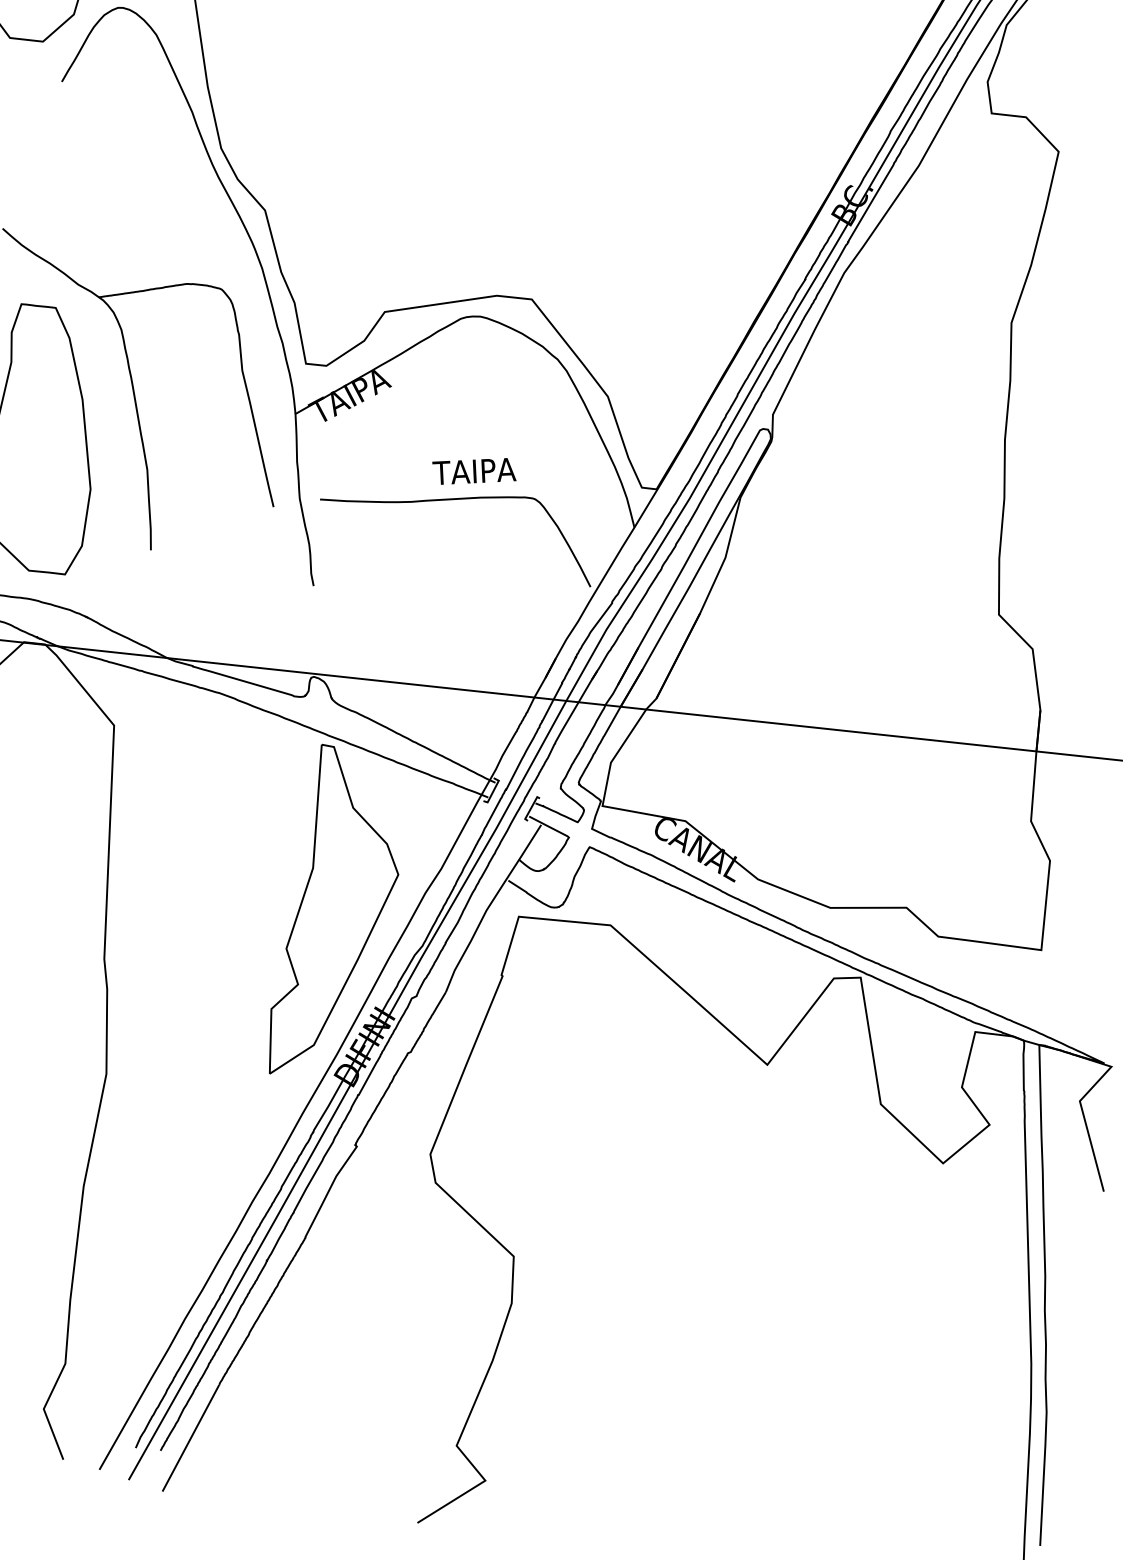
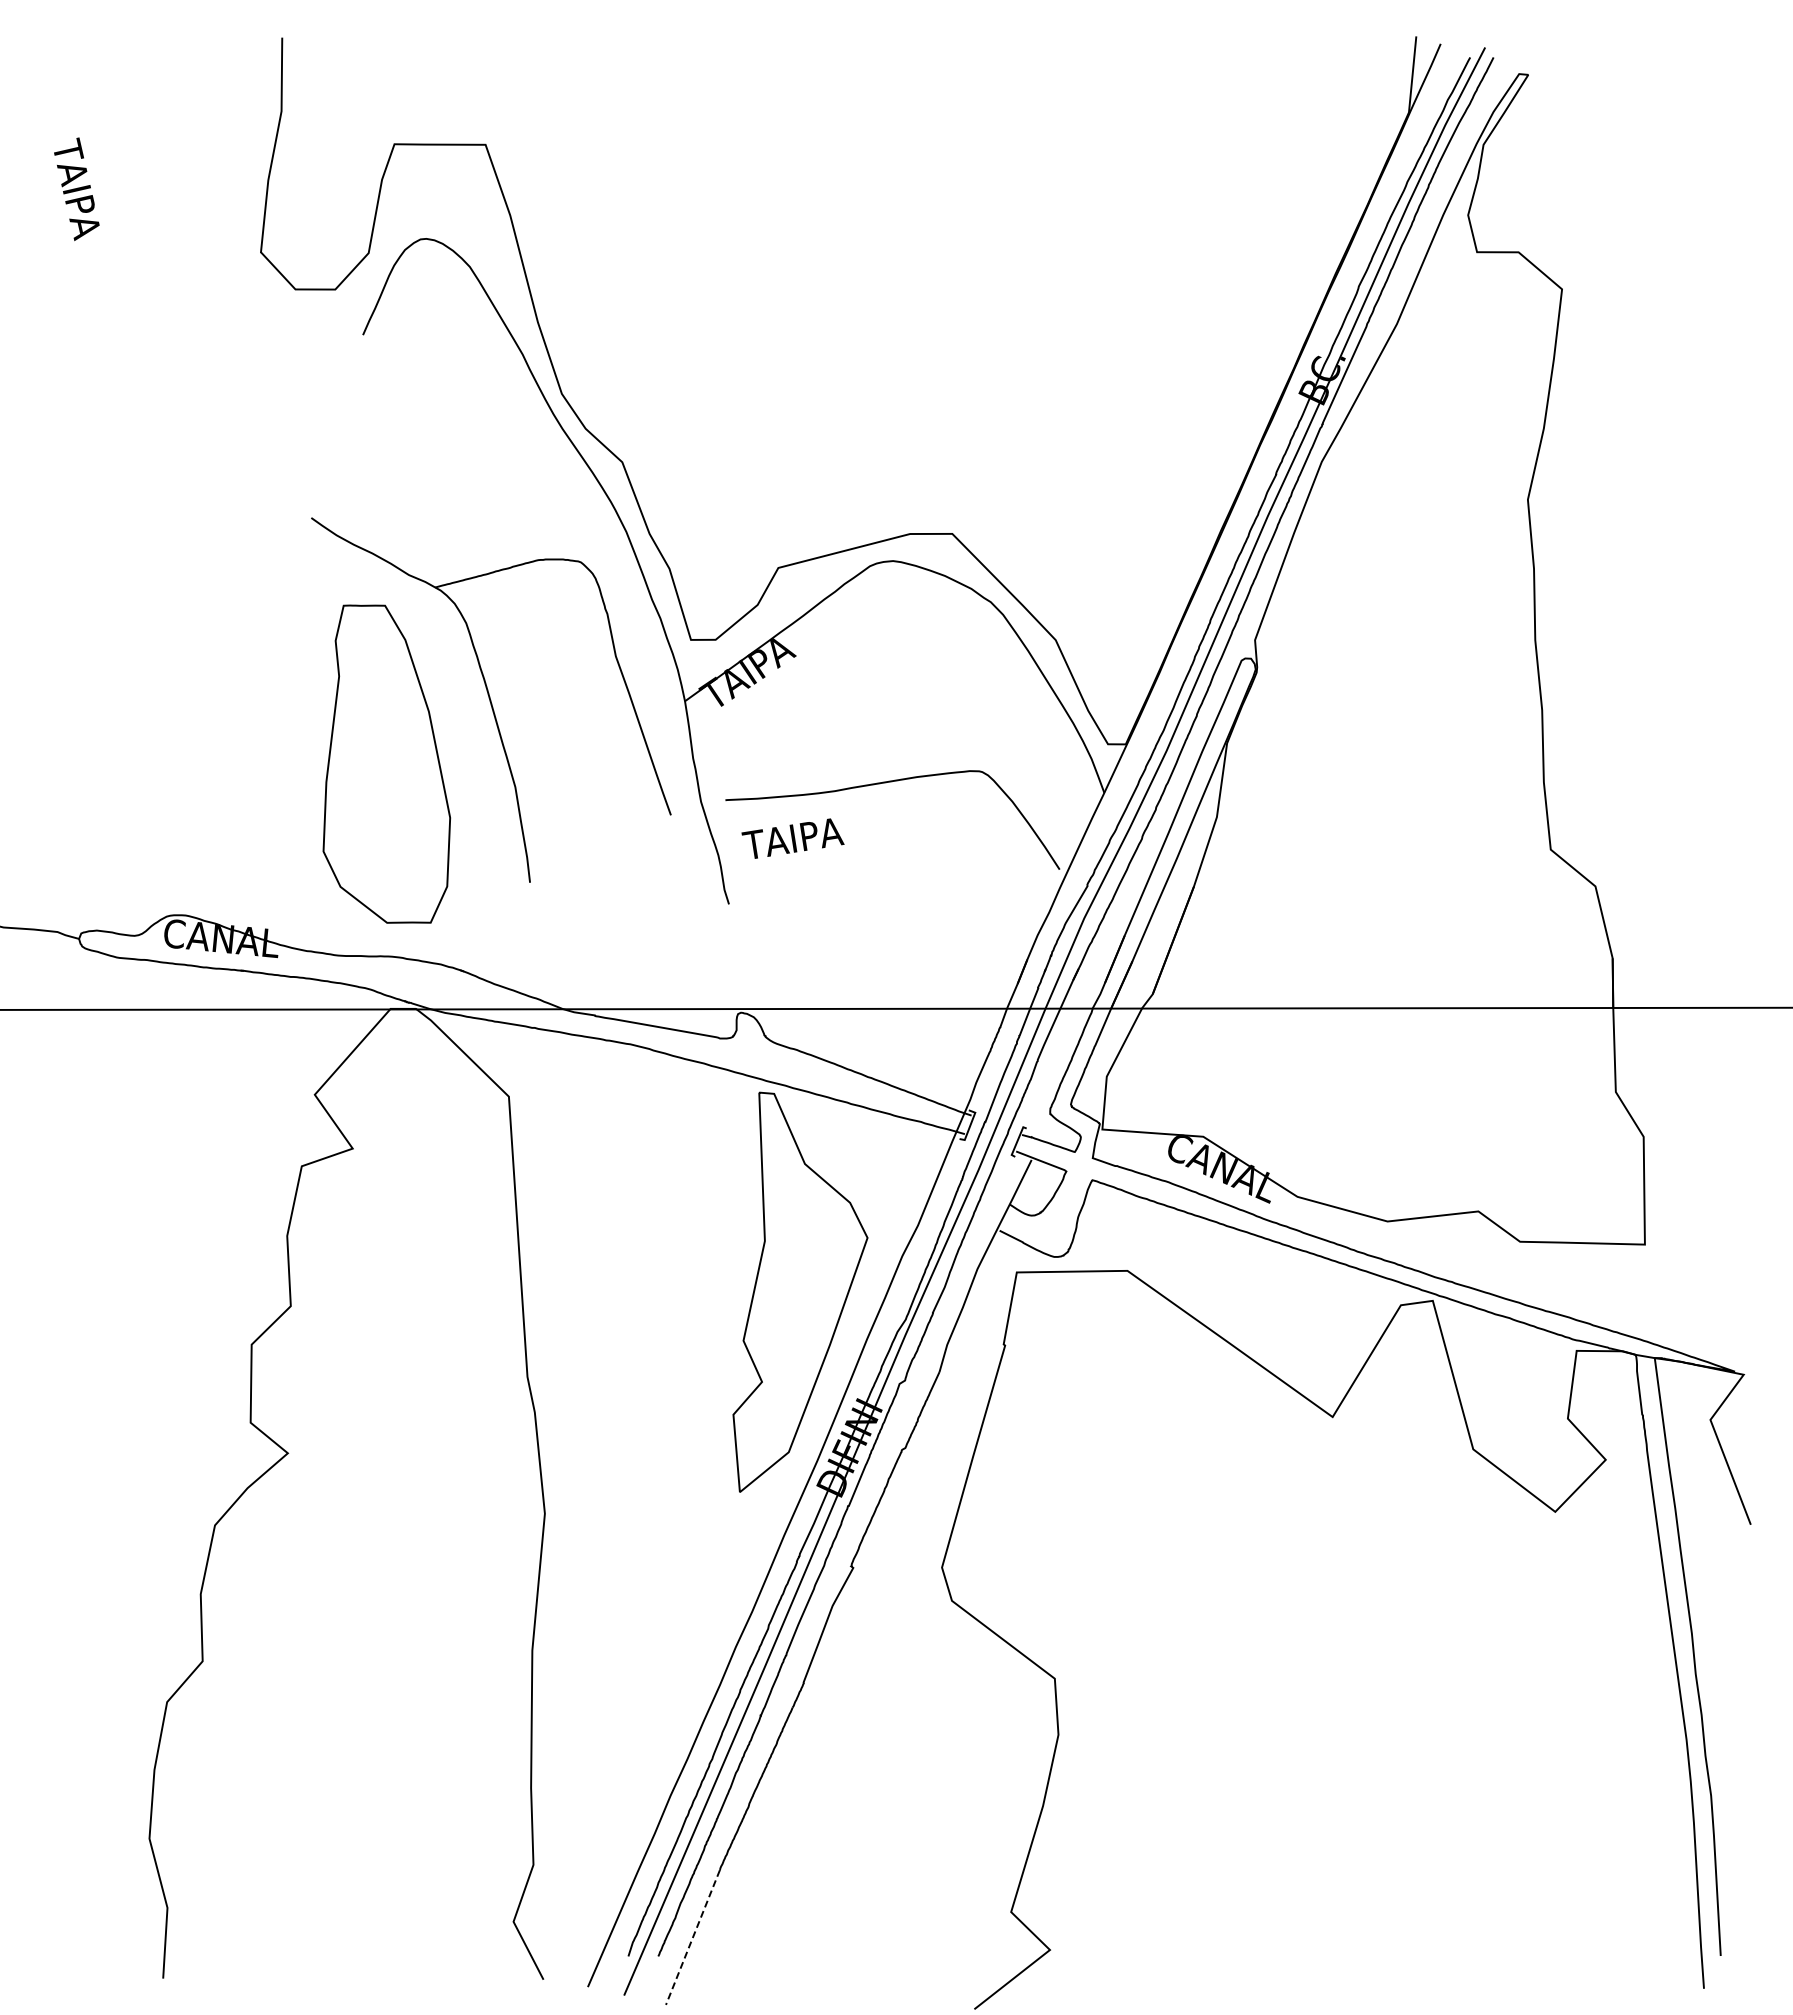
text: (473, 471) -> (792, 838), moved
line: (190, 1438) -> (692, 1937), solid -> dashed

